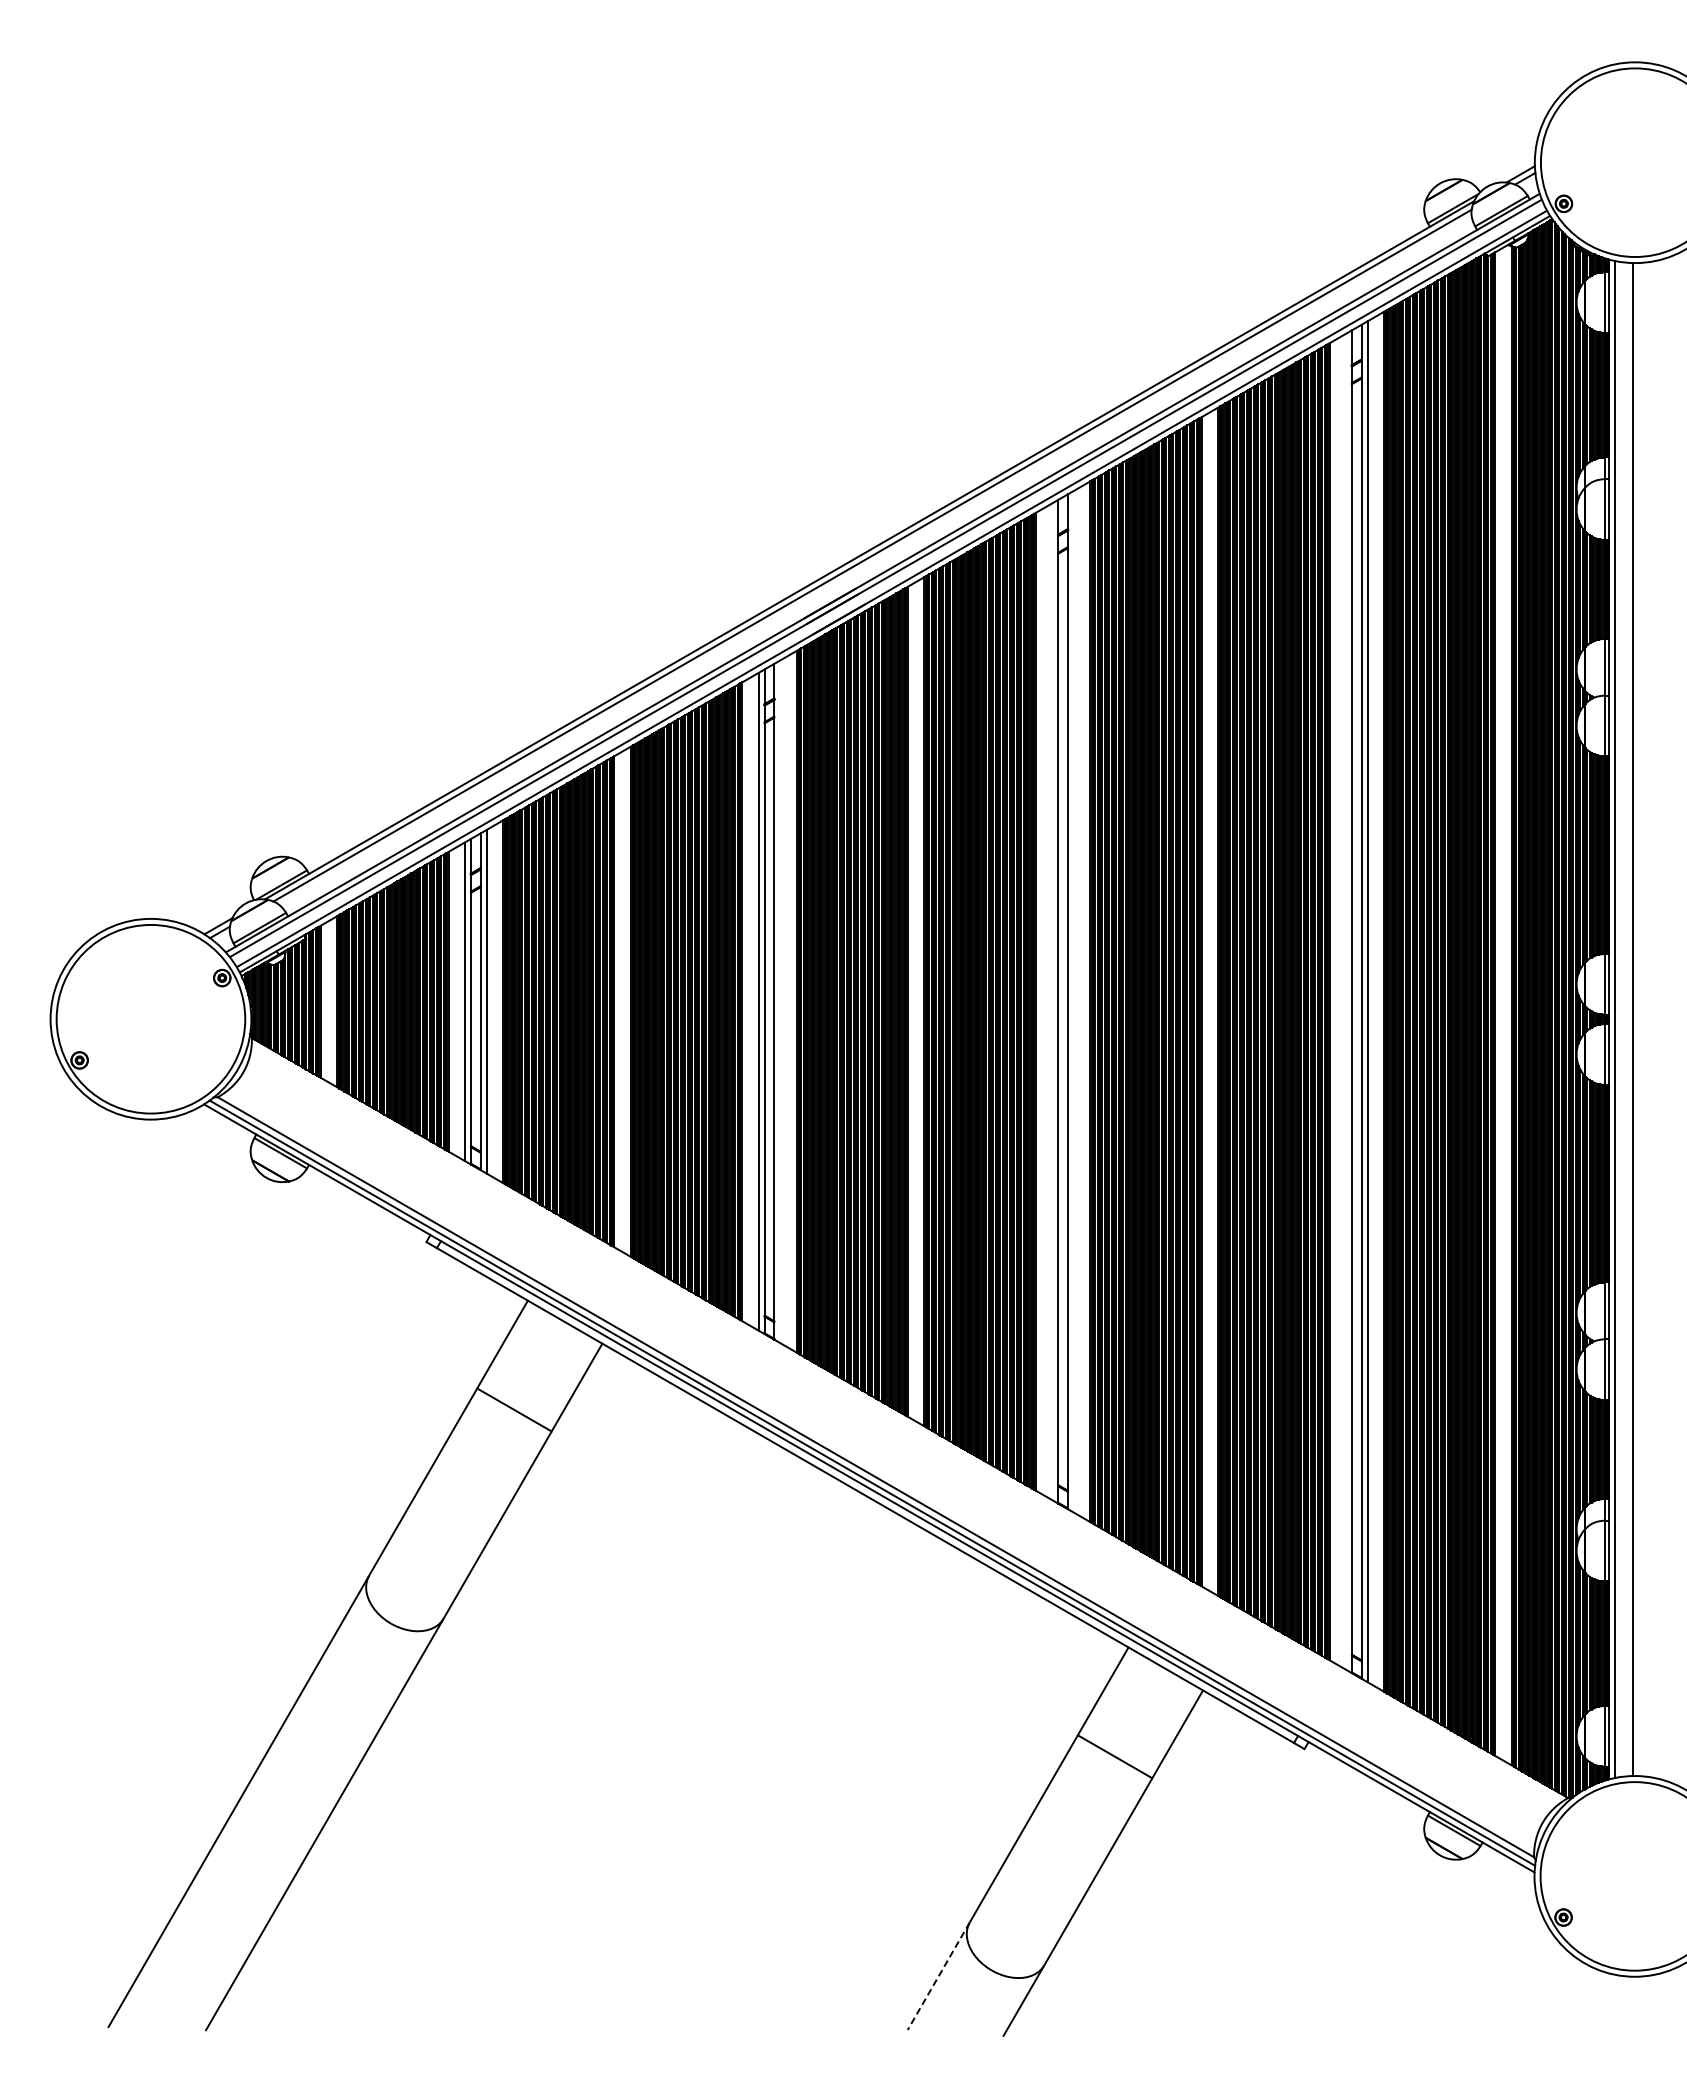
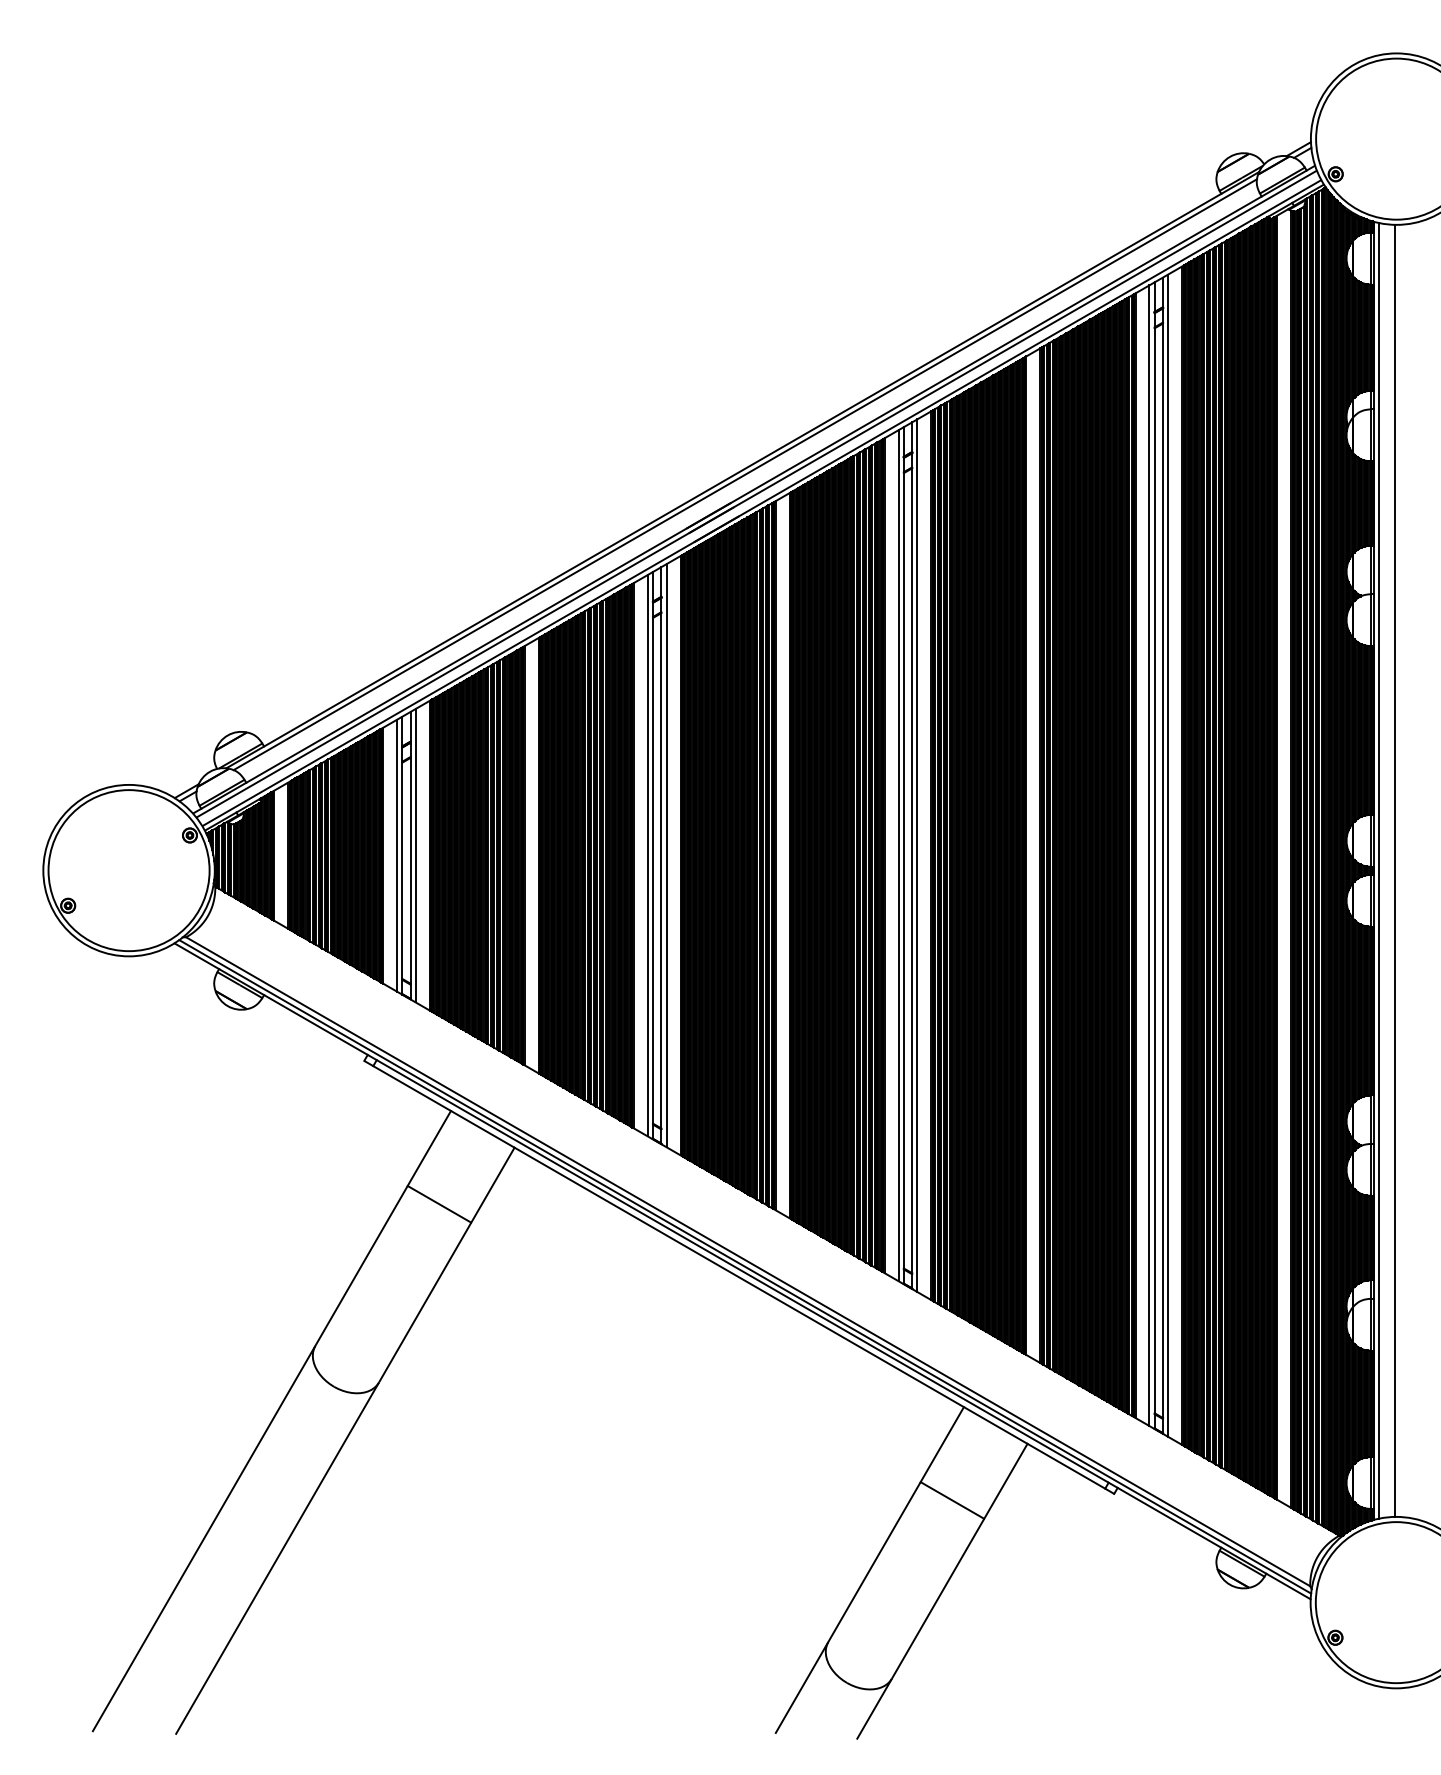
line: (780, 1001) -> (666, 855), added
line: (1052, 1001) -> (898, 855), added
line: (1074, 1001) -> (917, 855), added
line: (1345, 1001) -> (1149, 855), added
line: (938, 1976) -> (801, 1688), dashed -> solid

